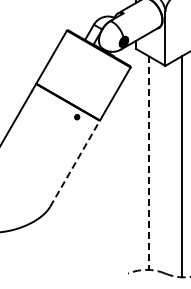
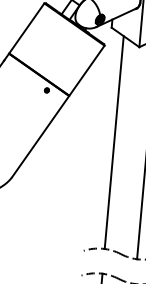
line: (75, 163) -> (41, 136), dashed -> solid
line: (148, 163) -> (113, 142), dashed -> solid

